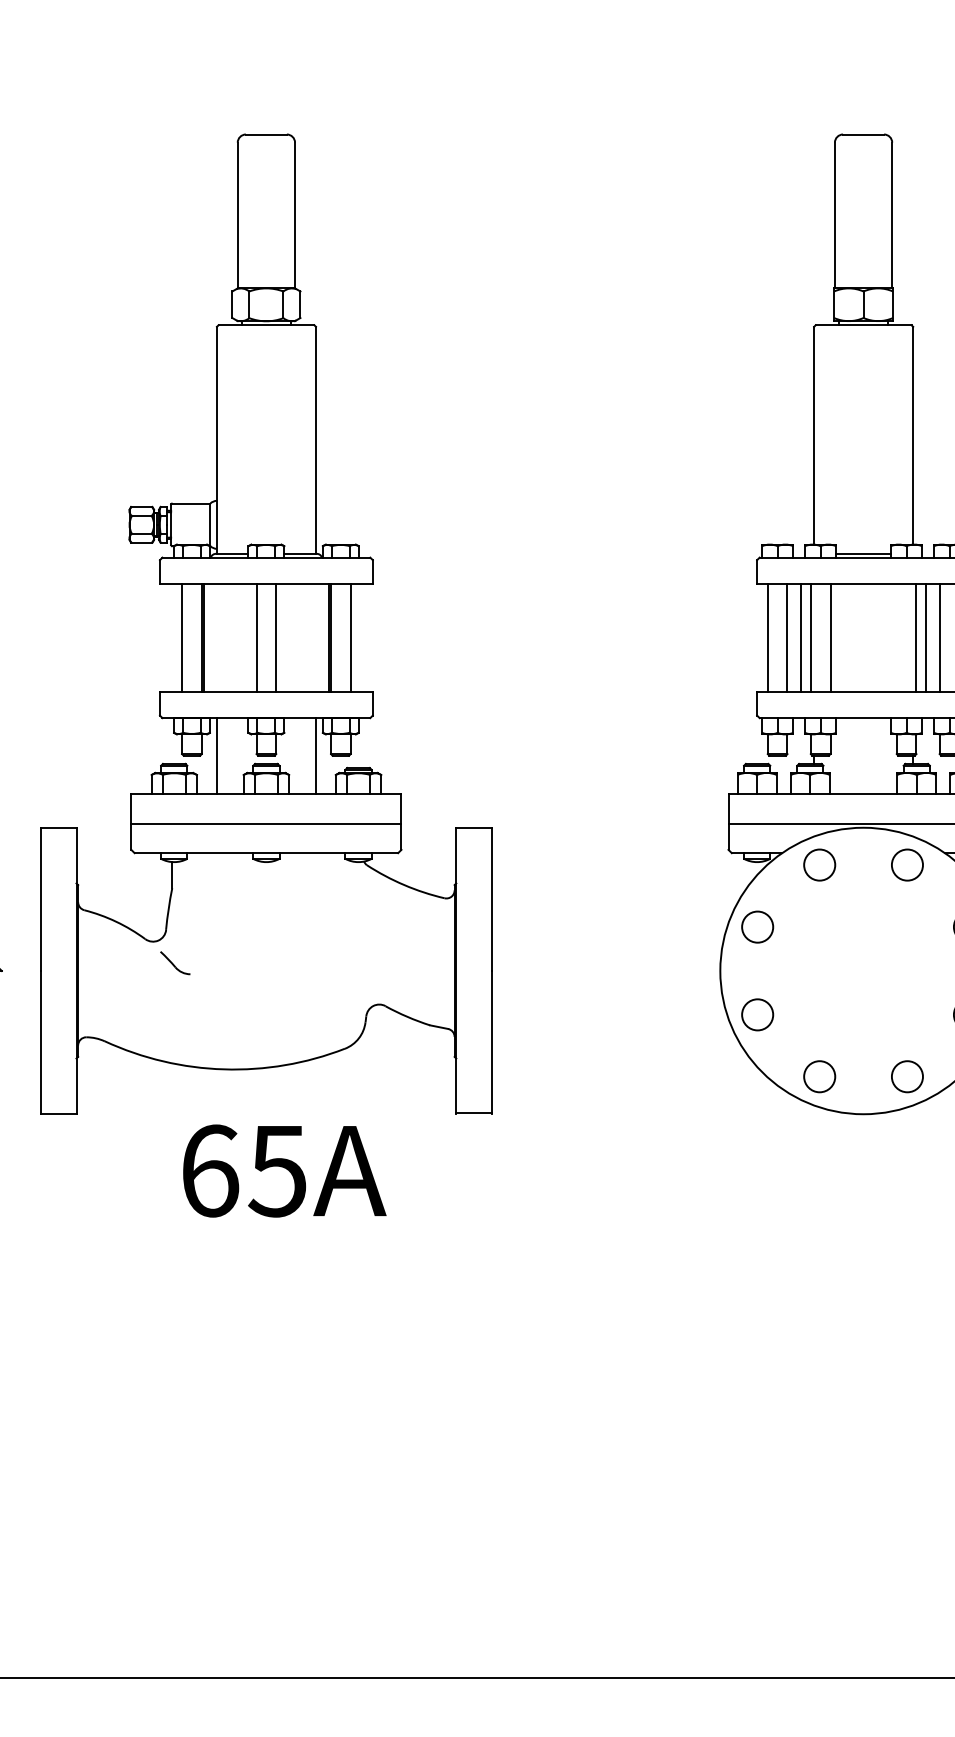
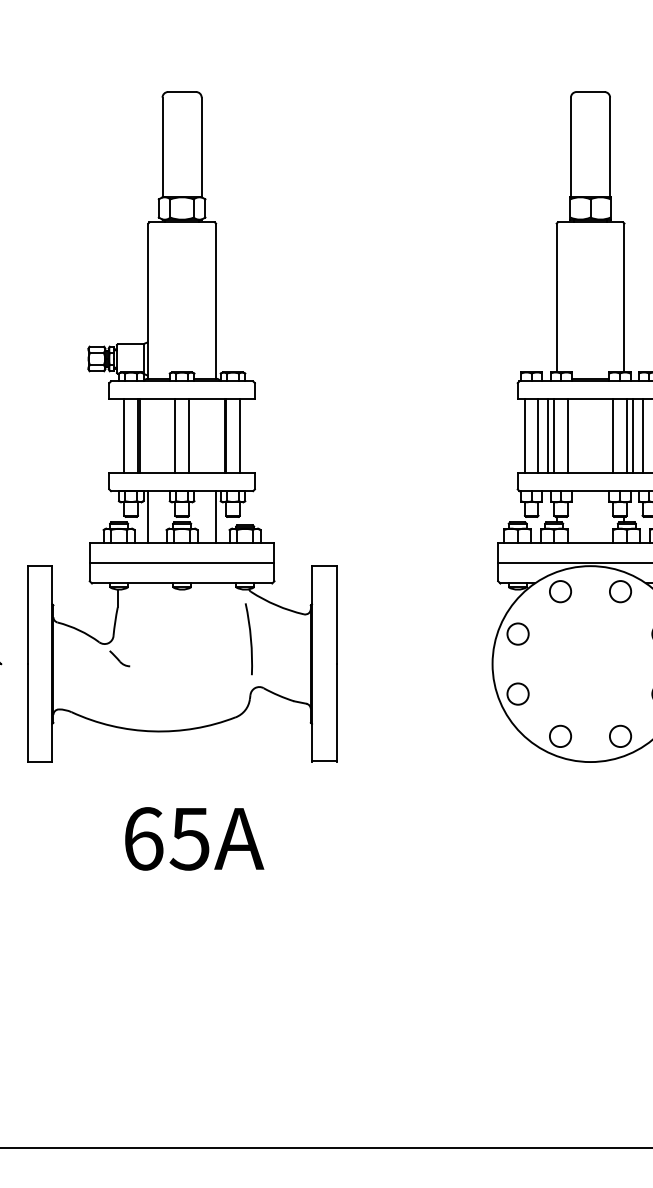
line: (897, 638) -> (613, 436), added
arc: (366, 935) -> (250, 639), added
text: (284, 1170) -> (194, 838), moved

